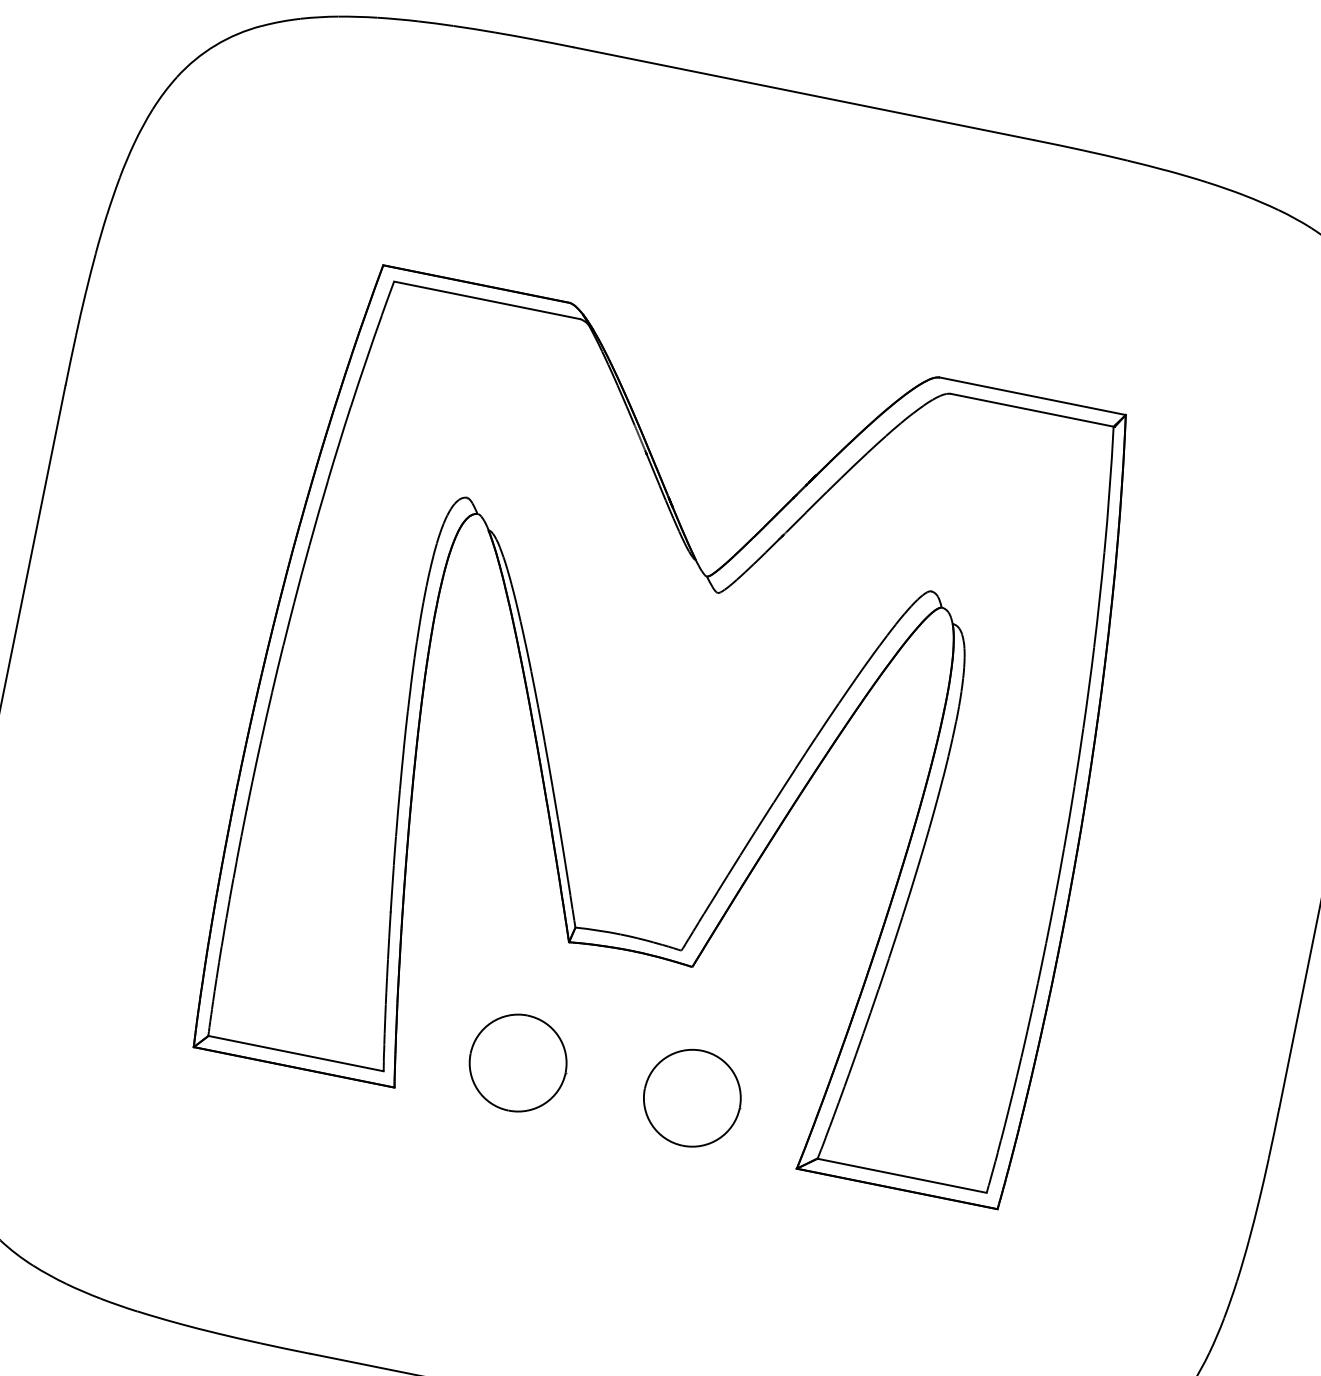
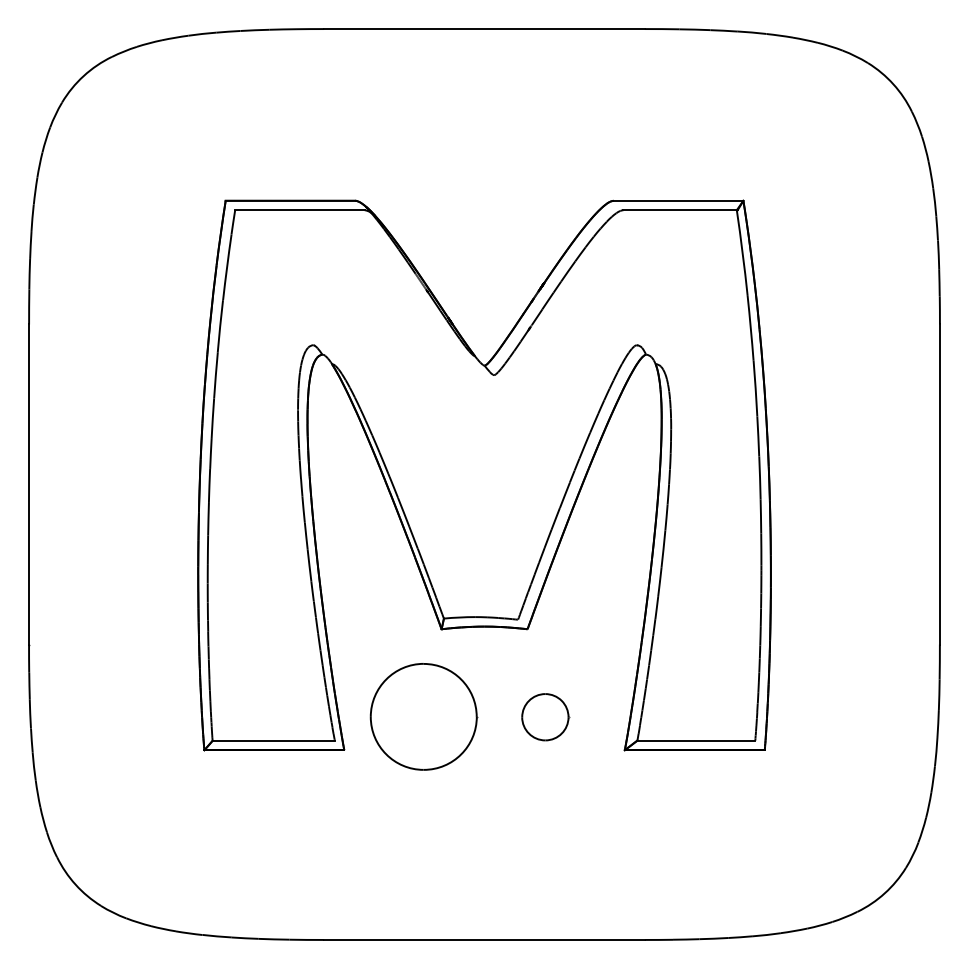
part: (517, 1063) -> (423, 717), size x1.6
part: (692, 1098) -> (545, 717), size x0.7

